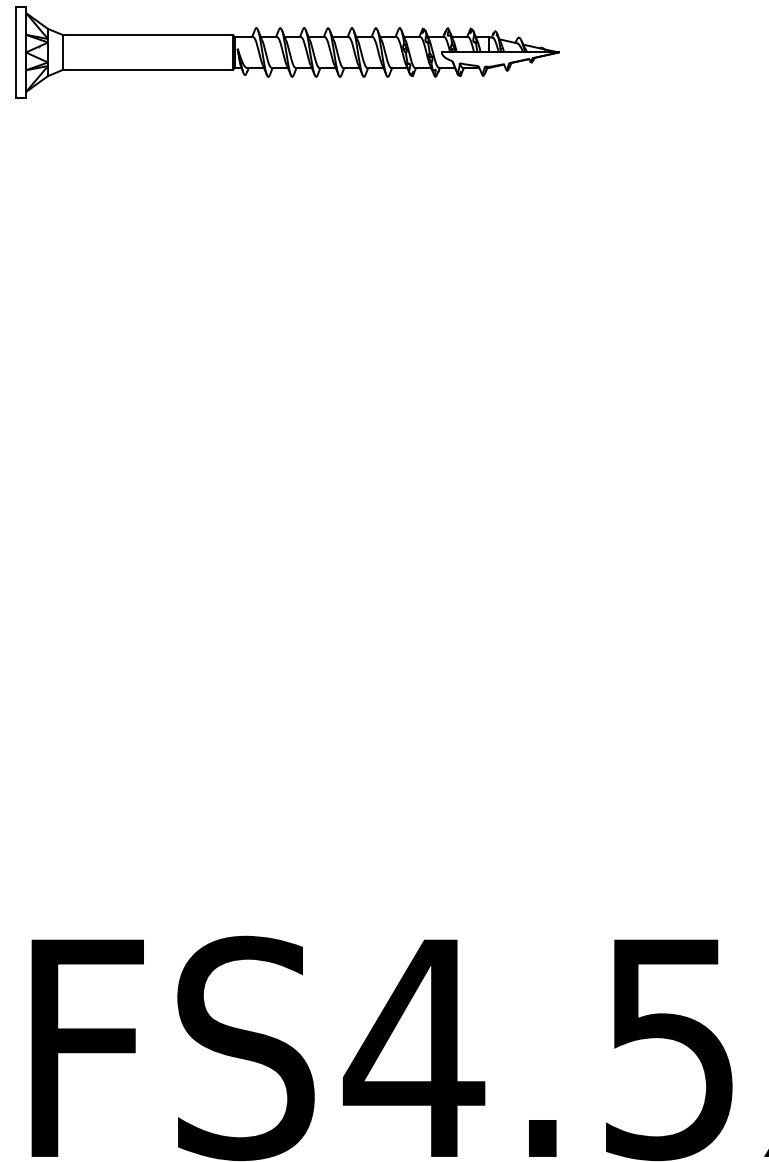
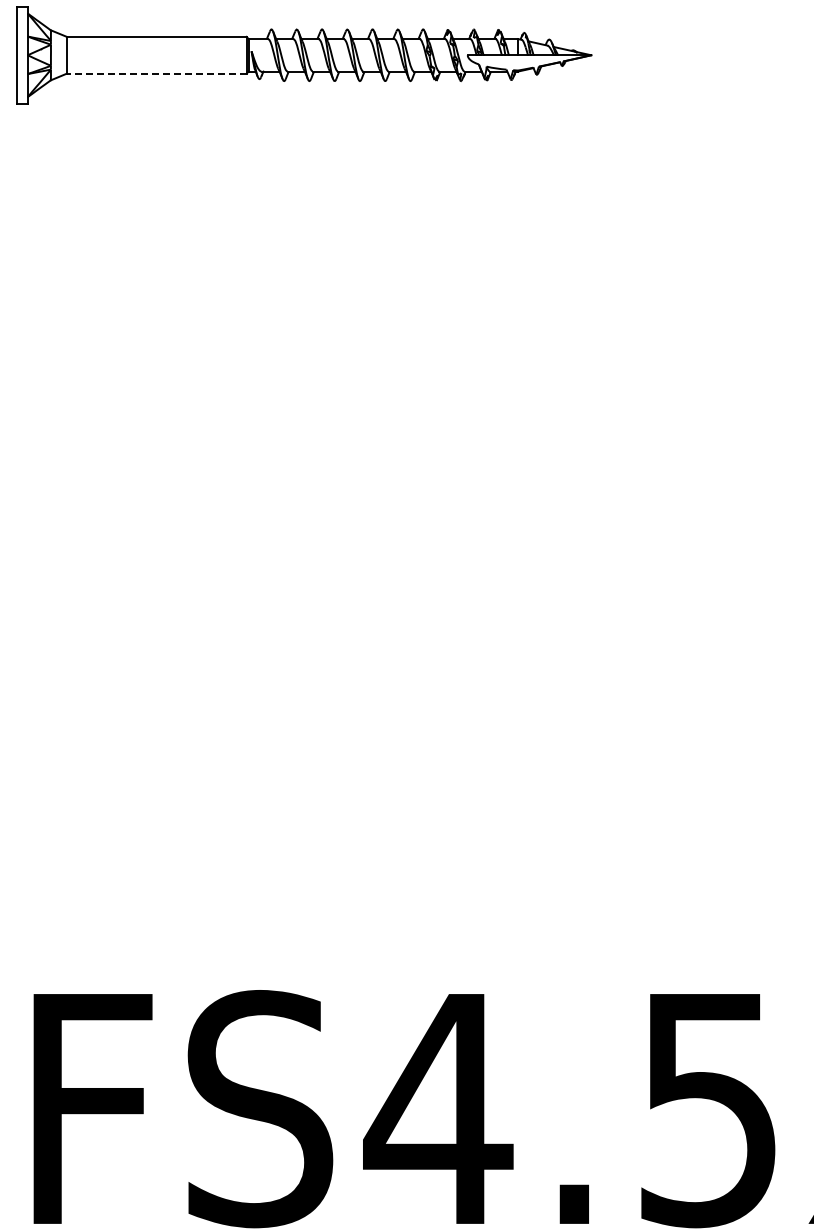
line: (147, 69) -> (156, 73), solid -> dashed

